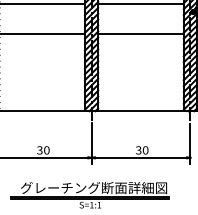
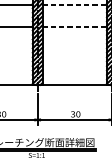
line: (141, 4) -> (75, 4), solid -> dashed
line: (141, 33) -> (75, 26), solid -> dashed

